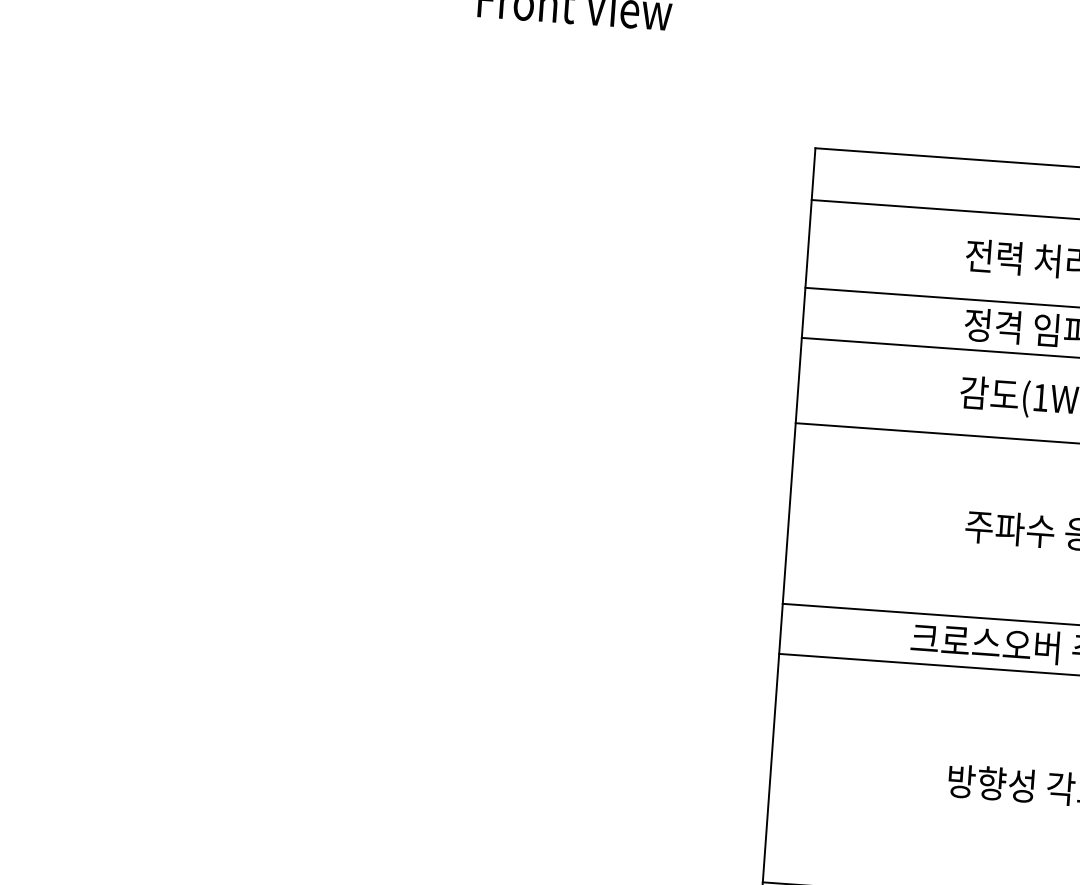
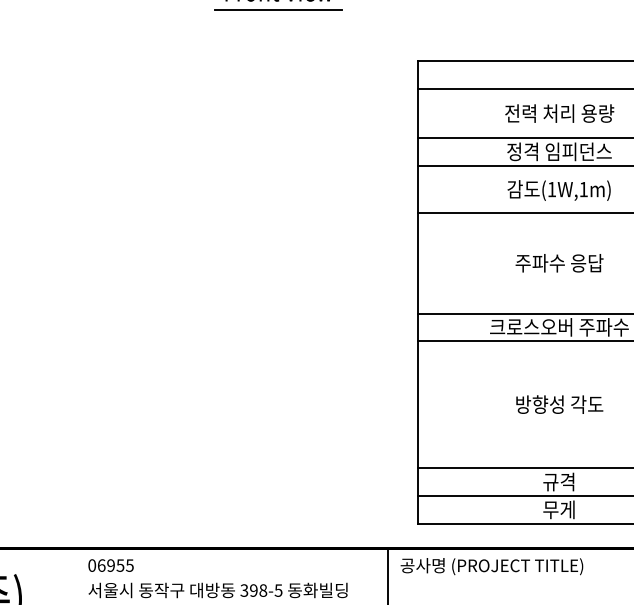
line: (571, 38) -> (278, 9), added

